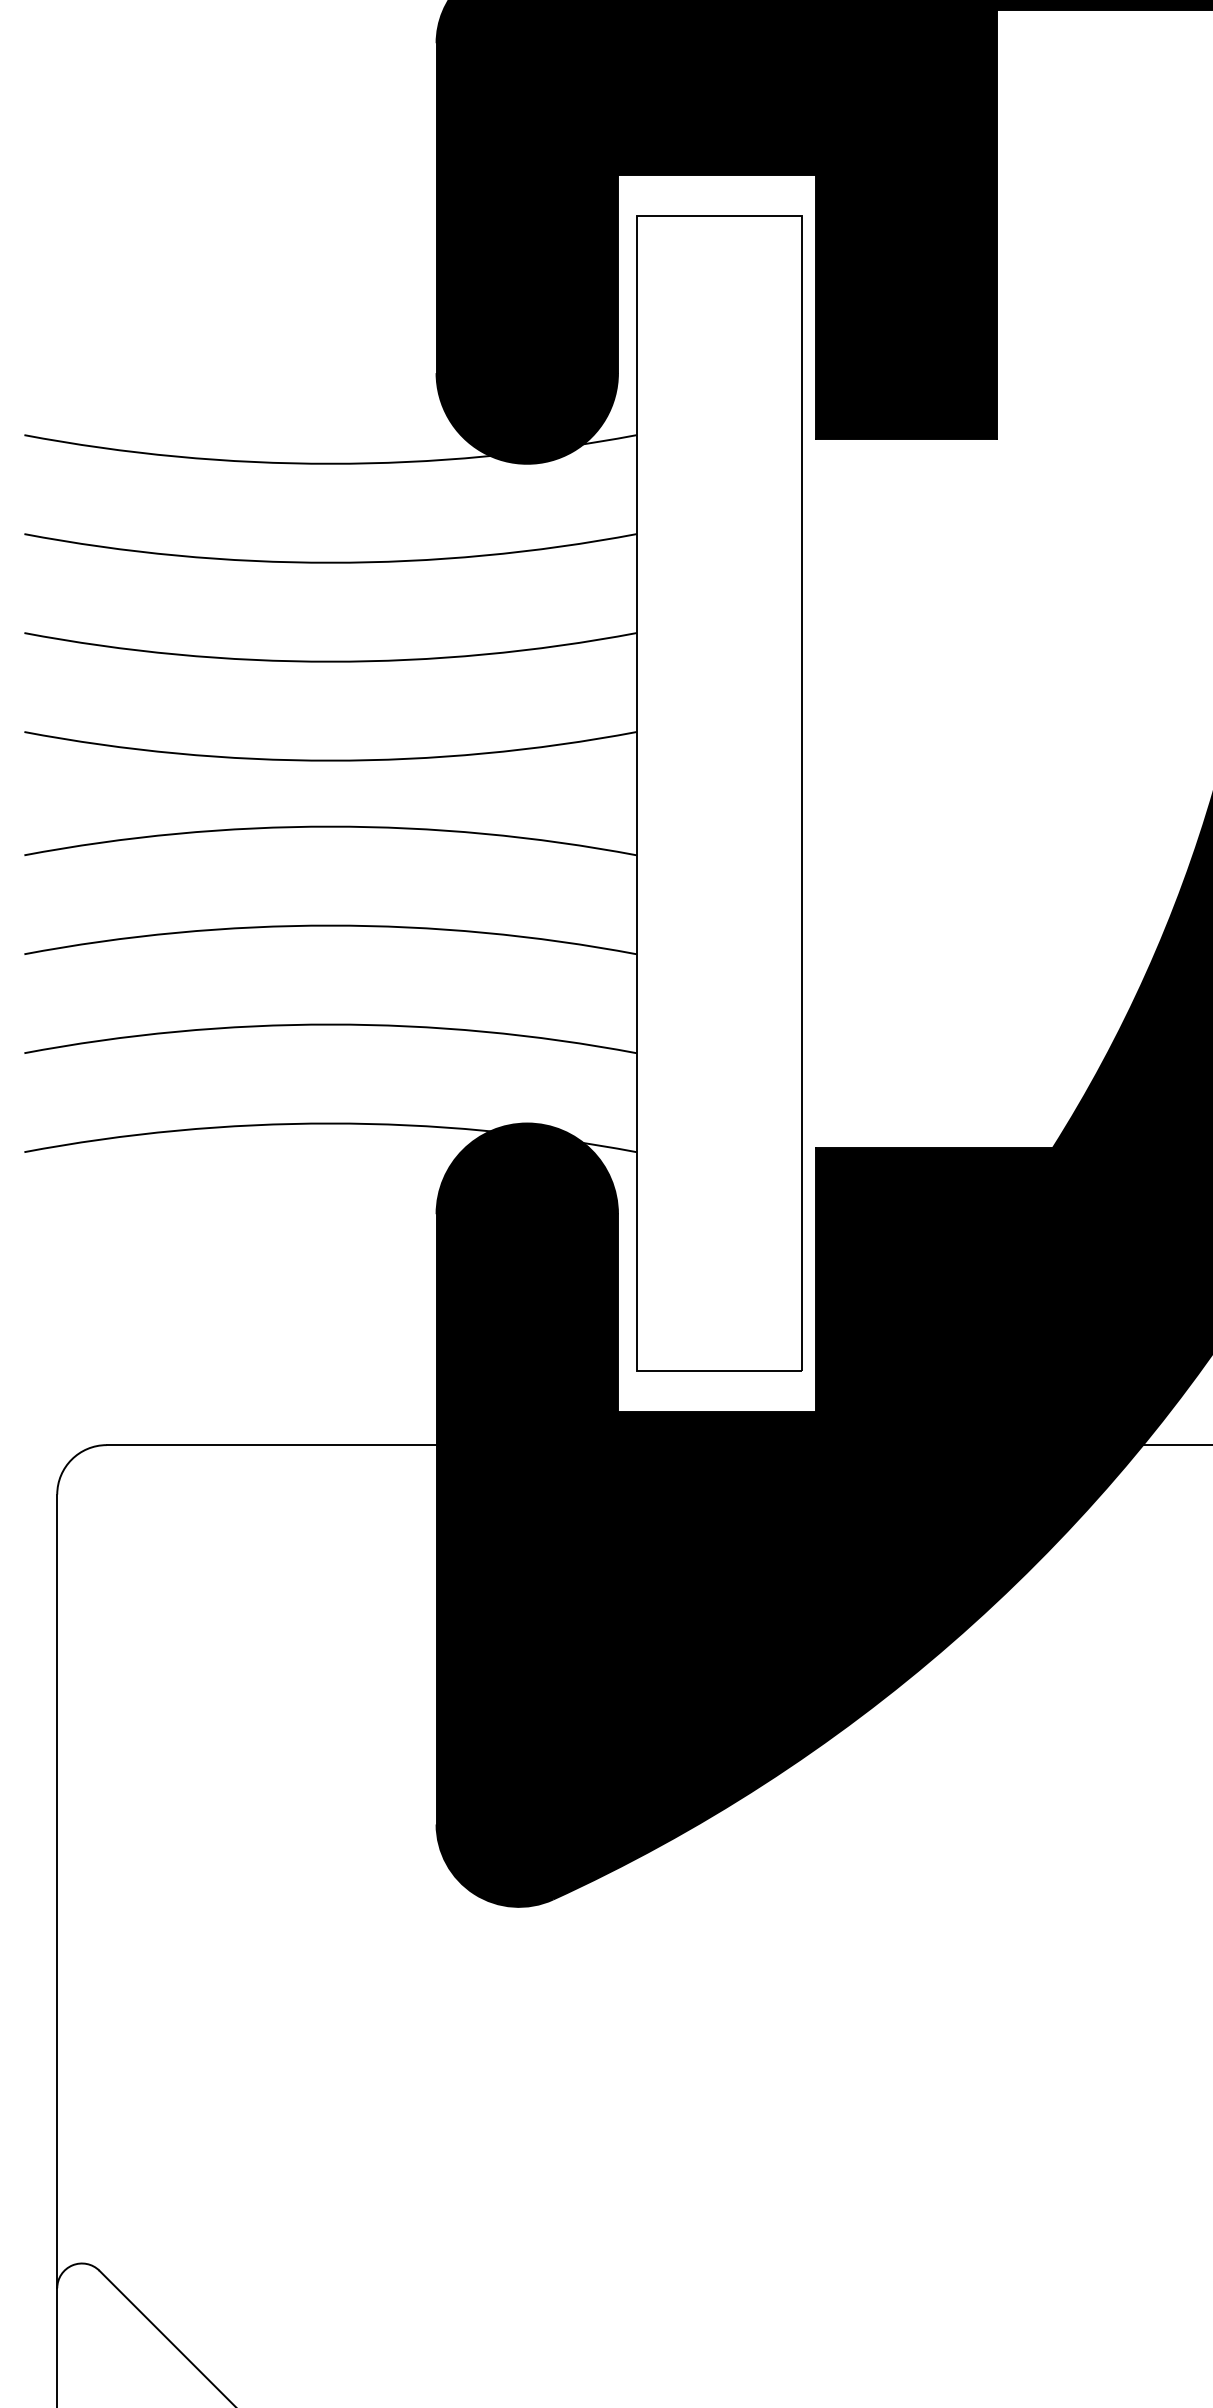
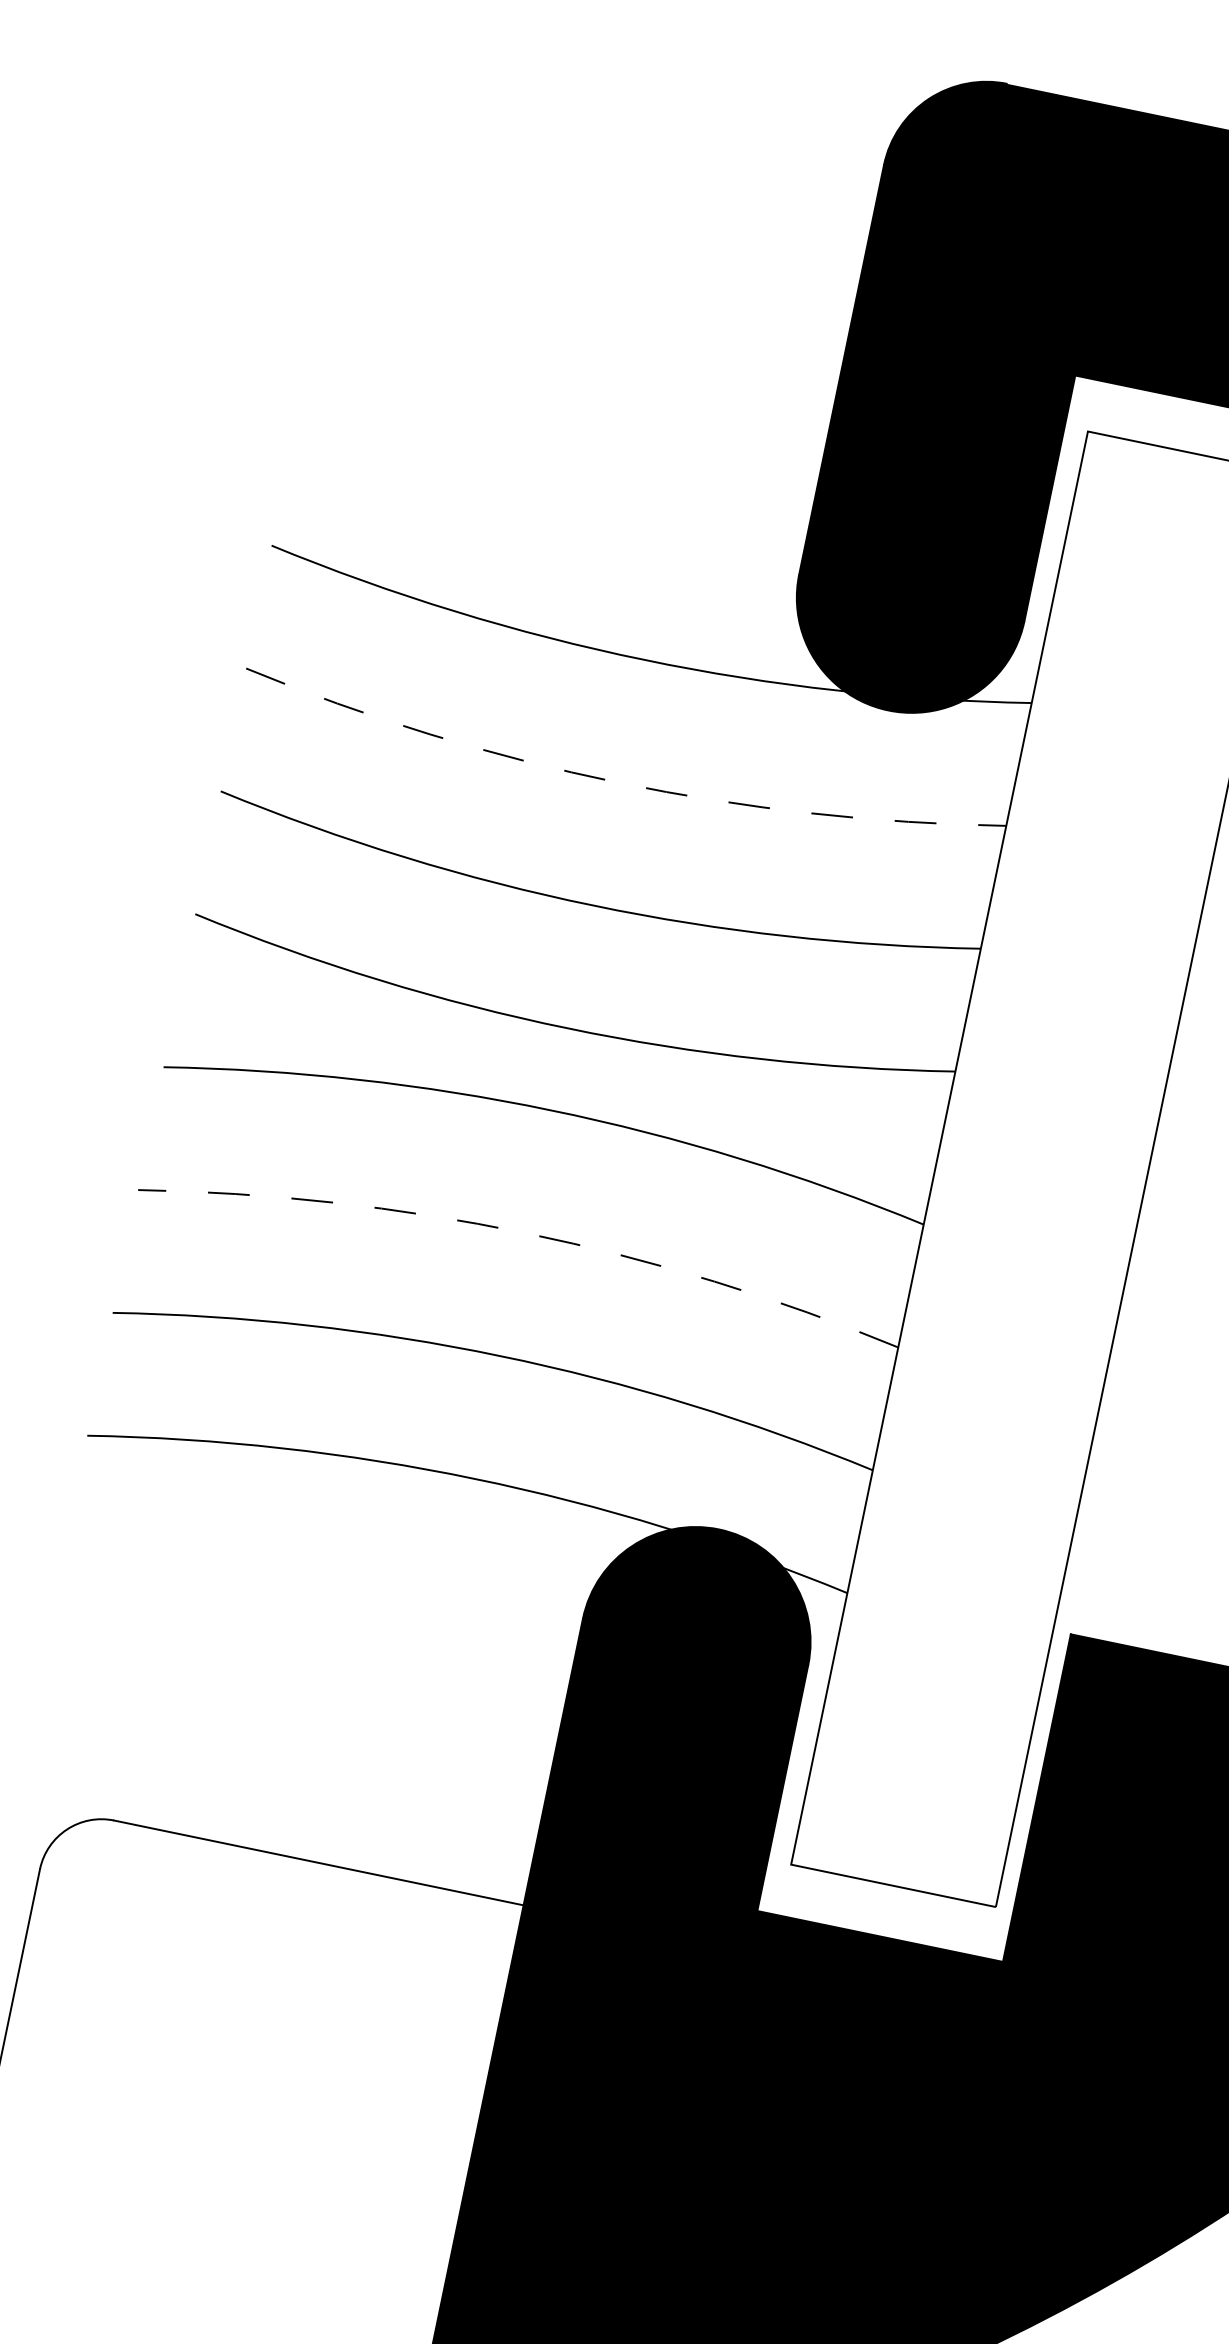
arc: (330, 562) -> (618, 782), solid -> dashed
arc: (330, 925) -> (525, 1233), solid -> dashed

